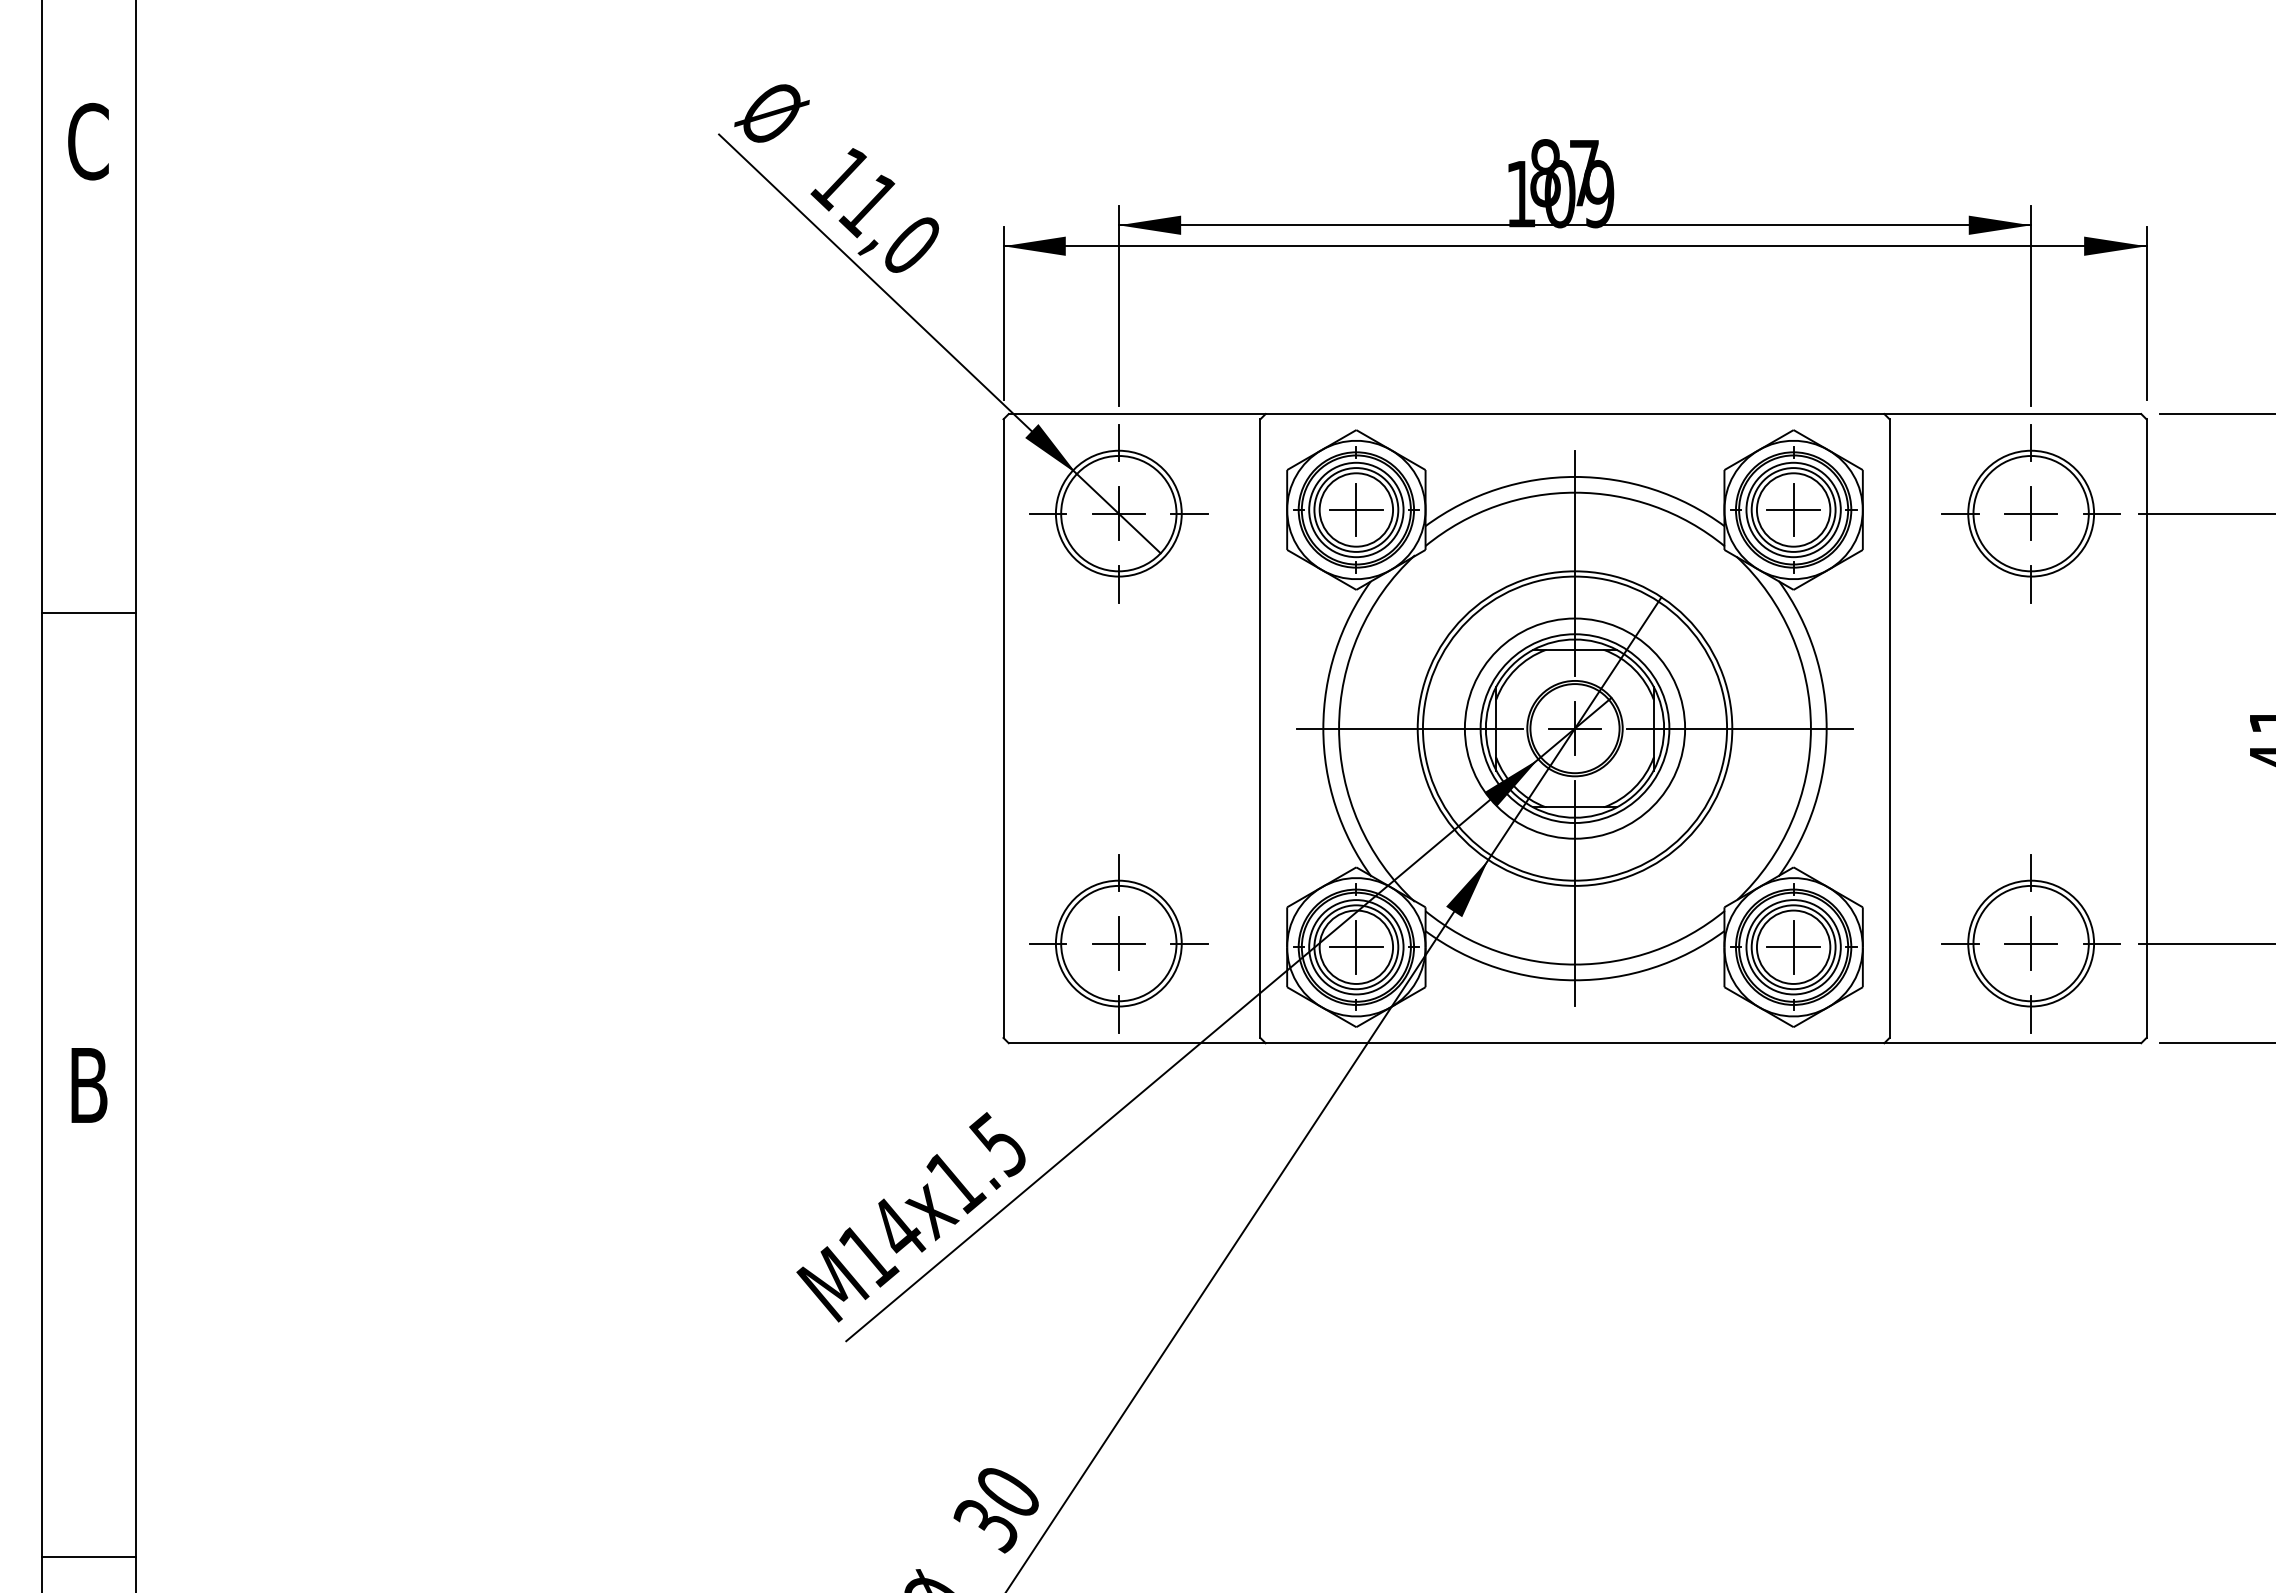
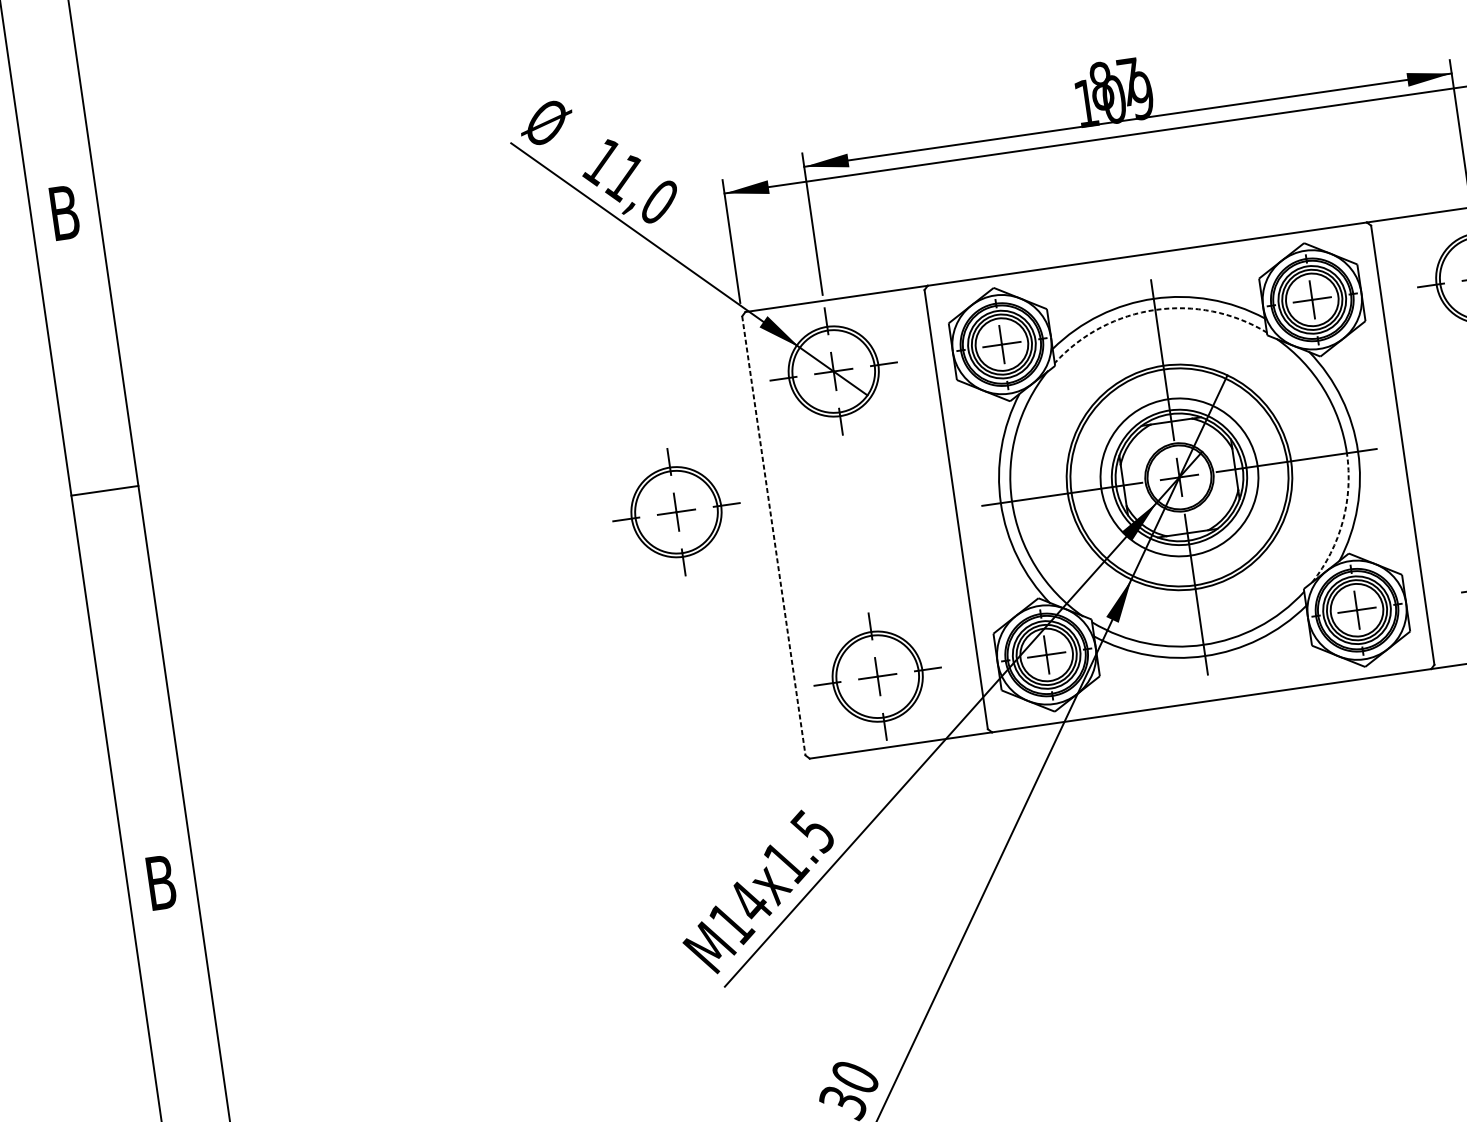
text: (88, 141) -> (64, 212), C -> B
arc: (1575, 492) -> (1155, 309), solid -> dashed
line: (89, 613) -> (105, 490), moved
part: (873, 676) -> (676, 512), added
line: (1003, 729) -> (773, 536), solid -> dashed
arc: (1791, 821) -> (1342, 521), solid -> dashed

